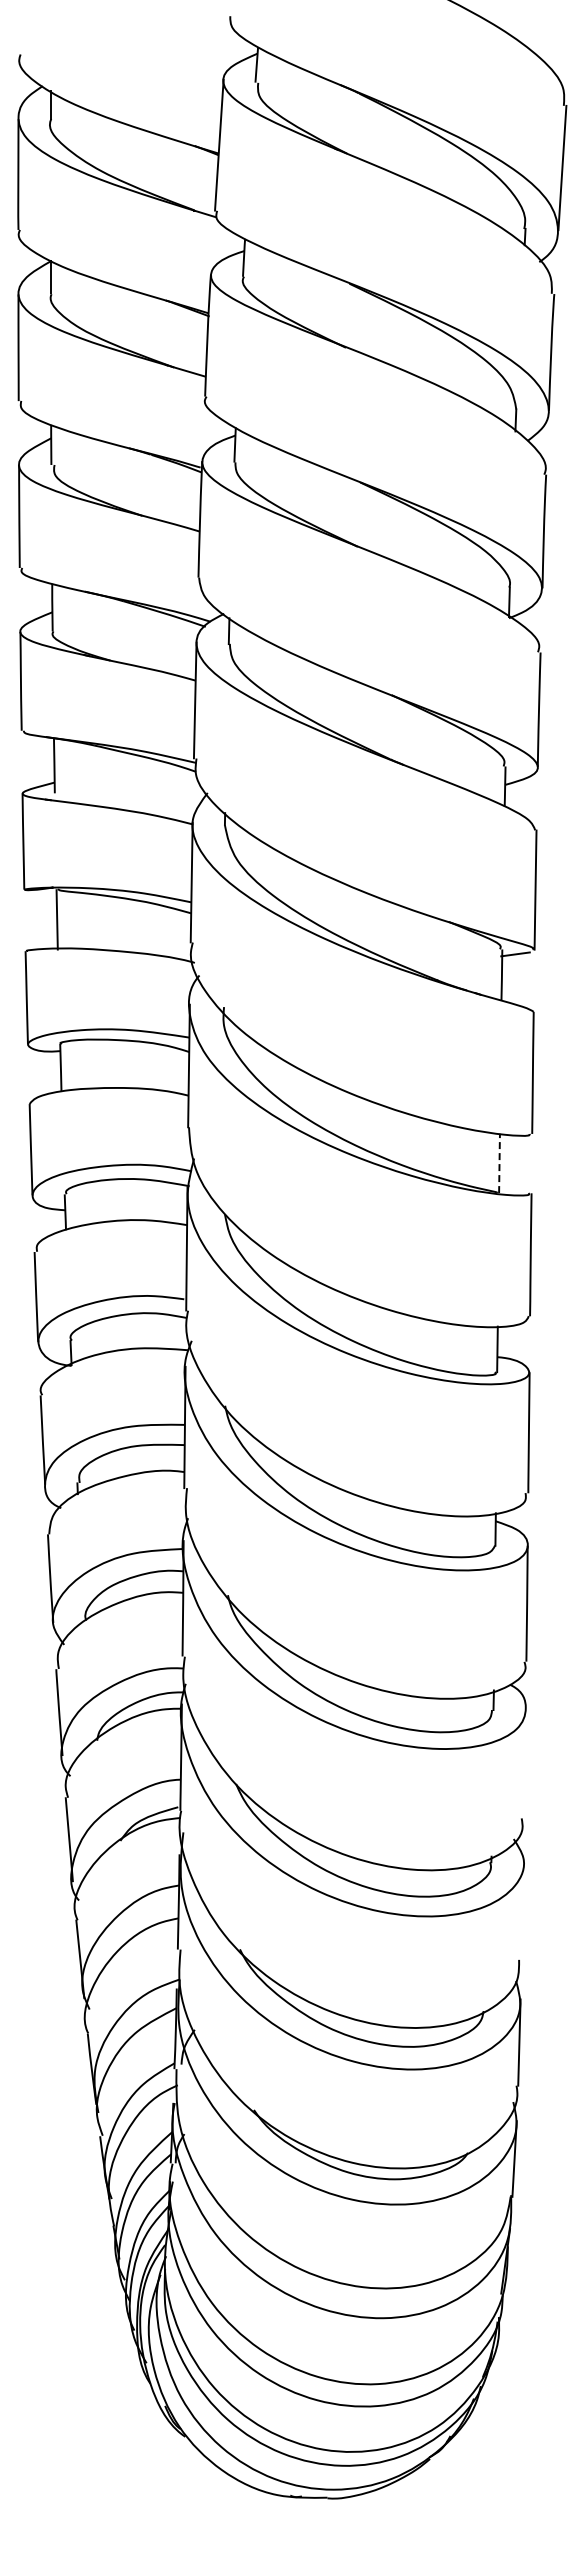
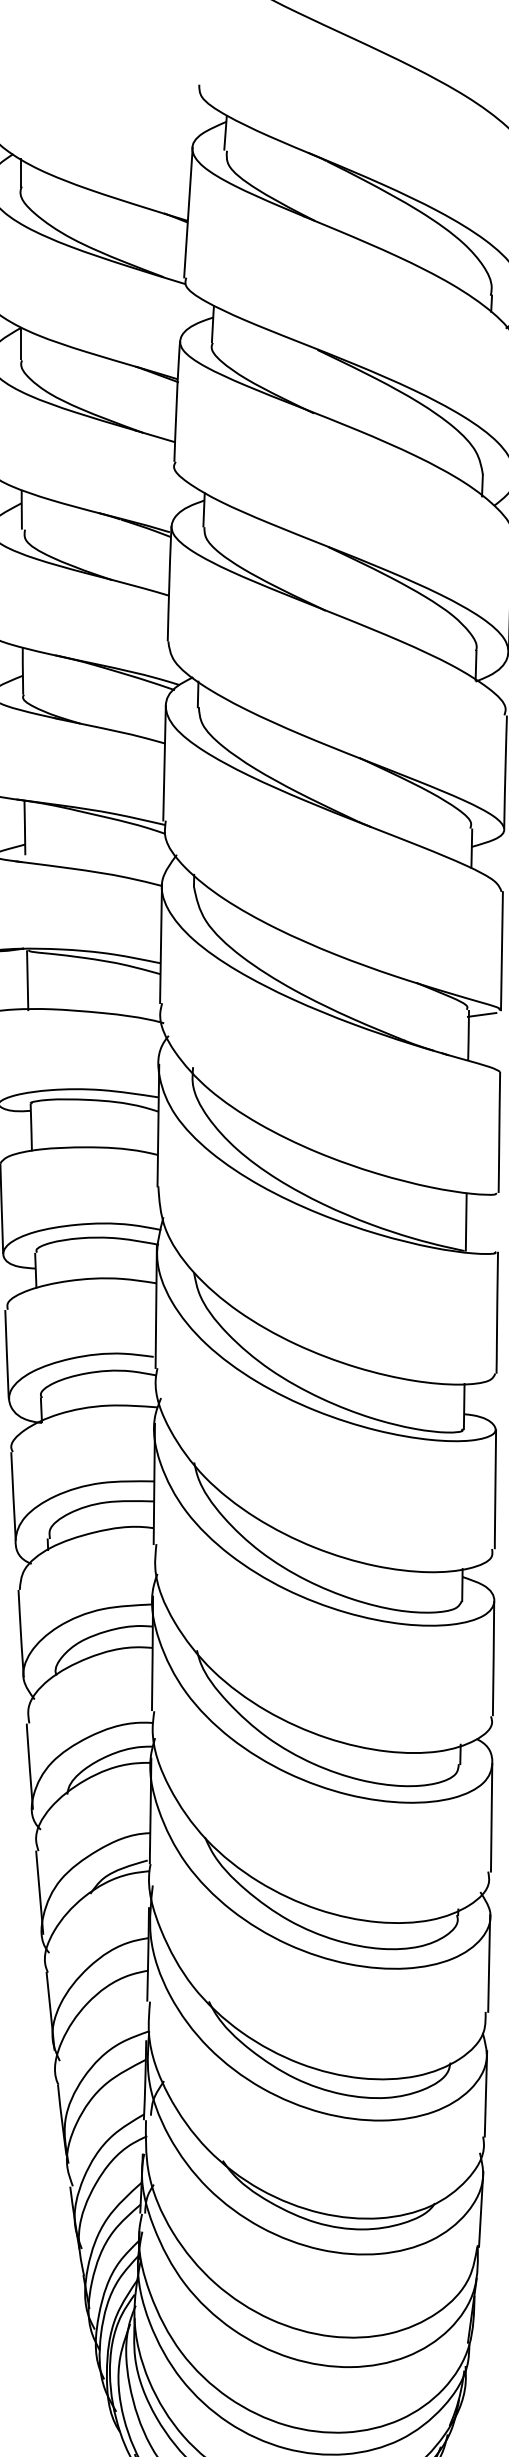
line: (499, 1163) -> (466, 1222), dashed -> solid
line: (524, 1764) -> (491, 1818), added
line: (522, 1910) -> (489, 1962), added

